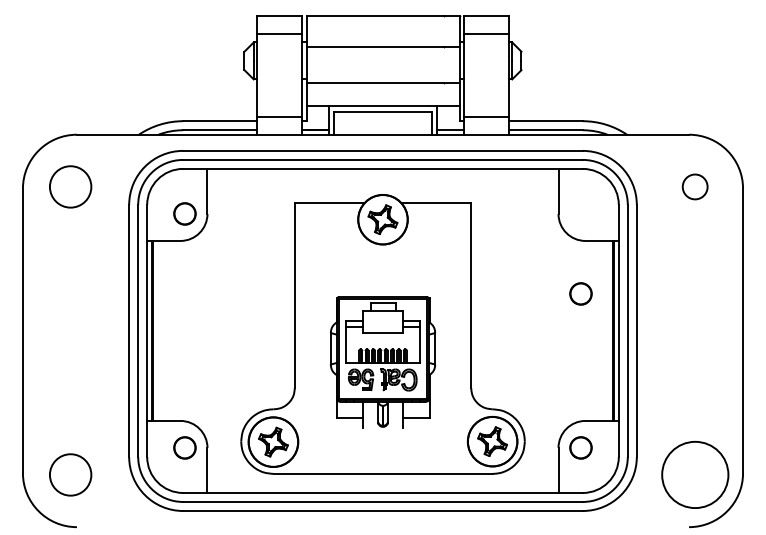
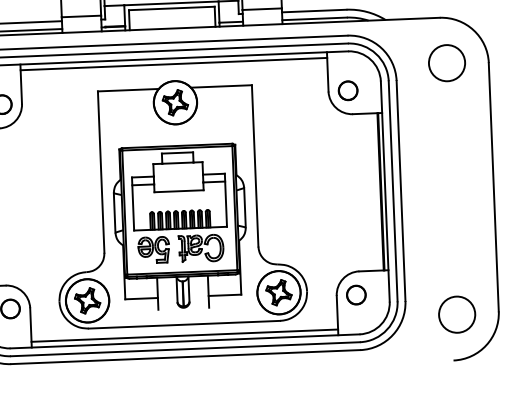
line: (382, 175) -> (173, 64), added
circle: (694, 186) -> (446, 62), size x1.67
circle: (580, 293) -> (347, 90), moved
part: (382, 362) -> (180, 227), size x1.43
circle: (695, 474) -> (457, 314), size x0.62
line: (382, 486) -> (184, 335), added

